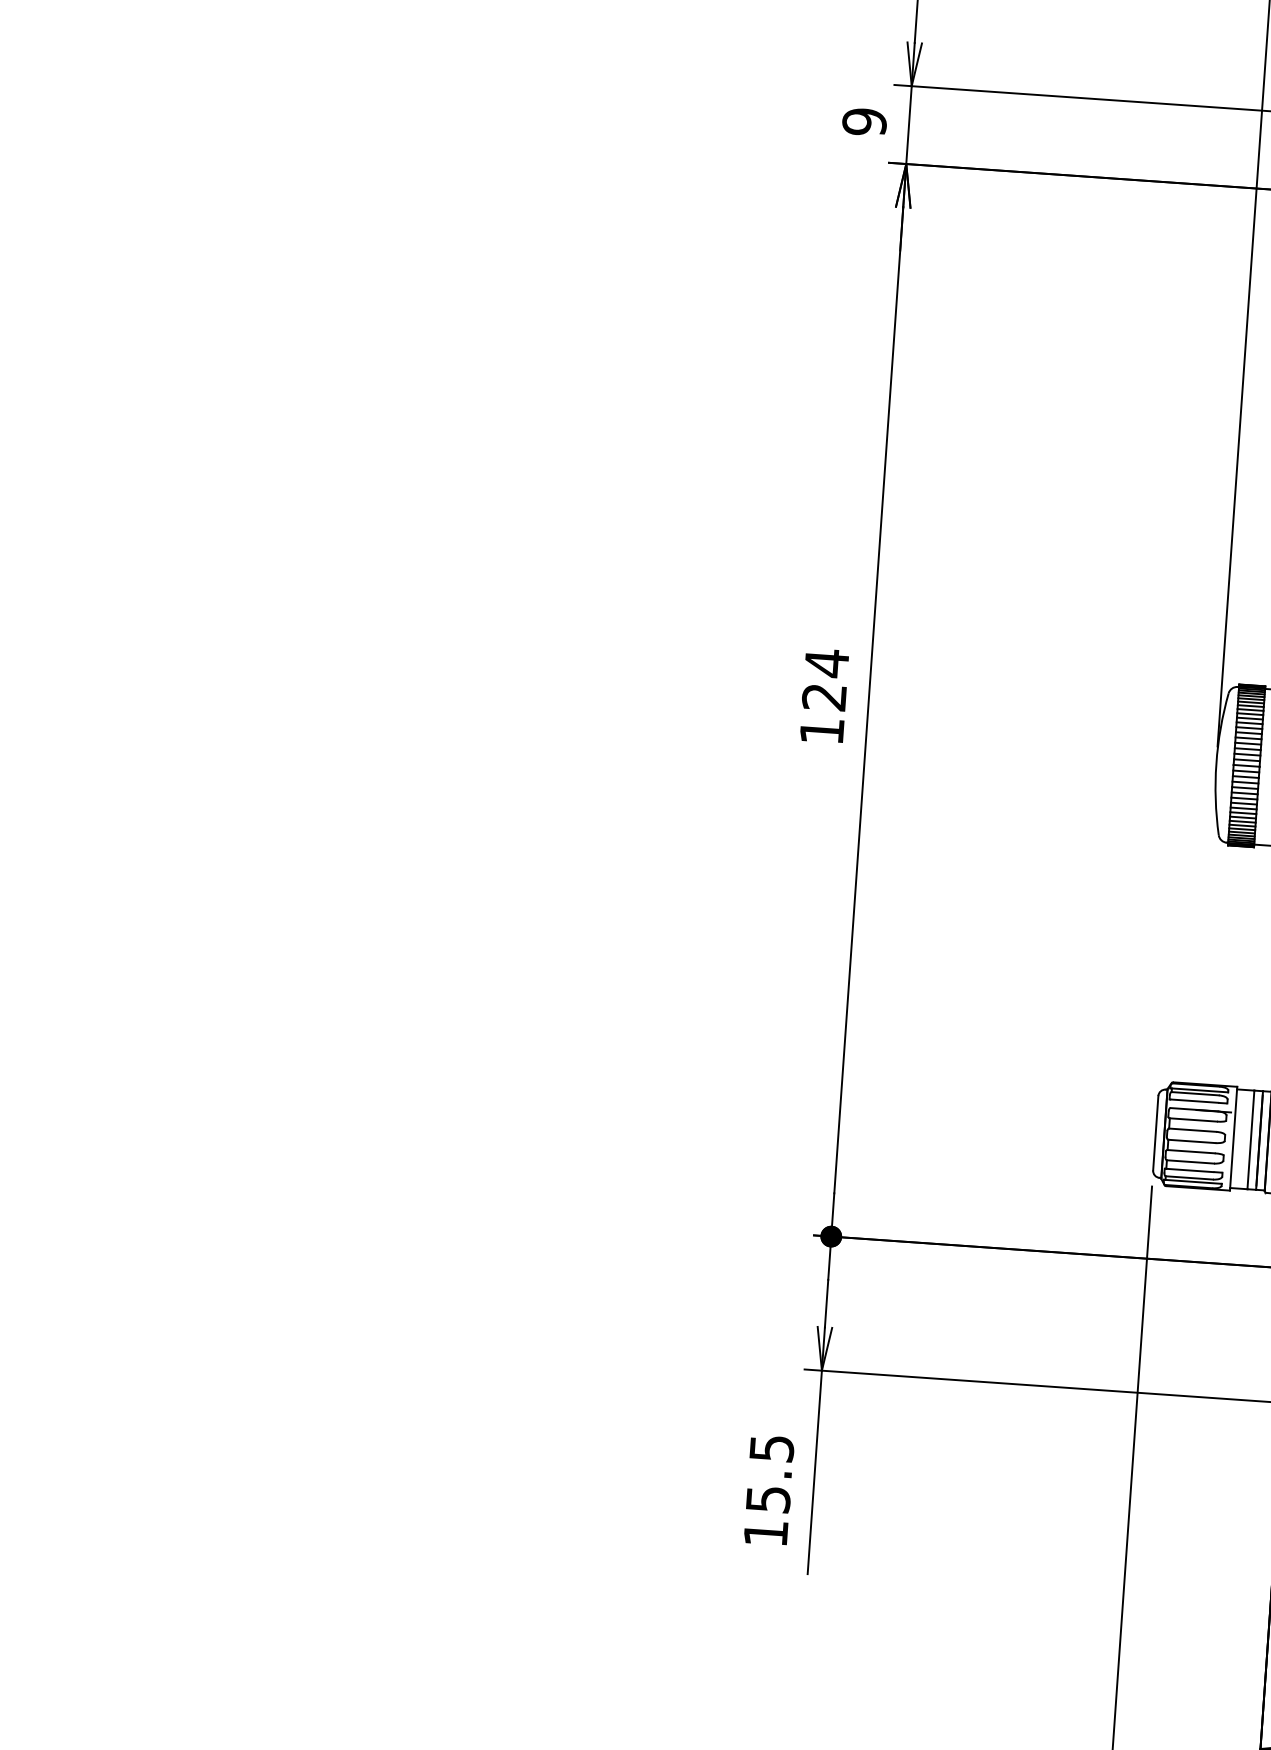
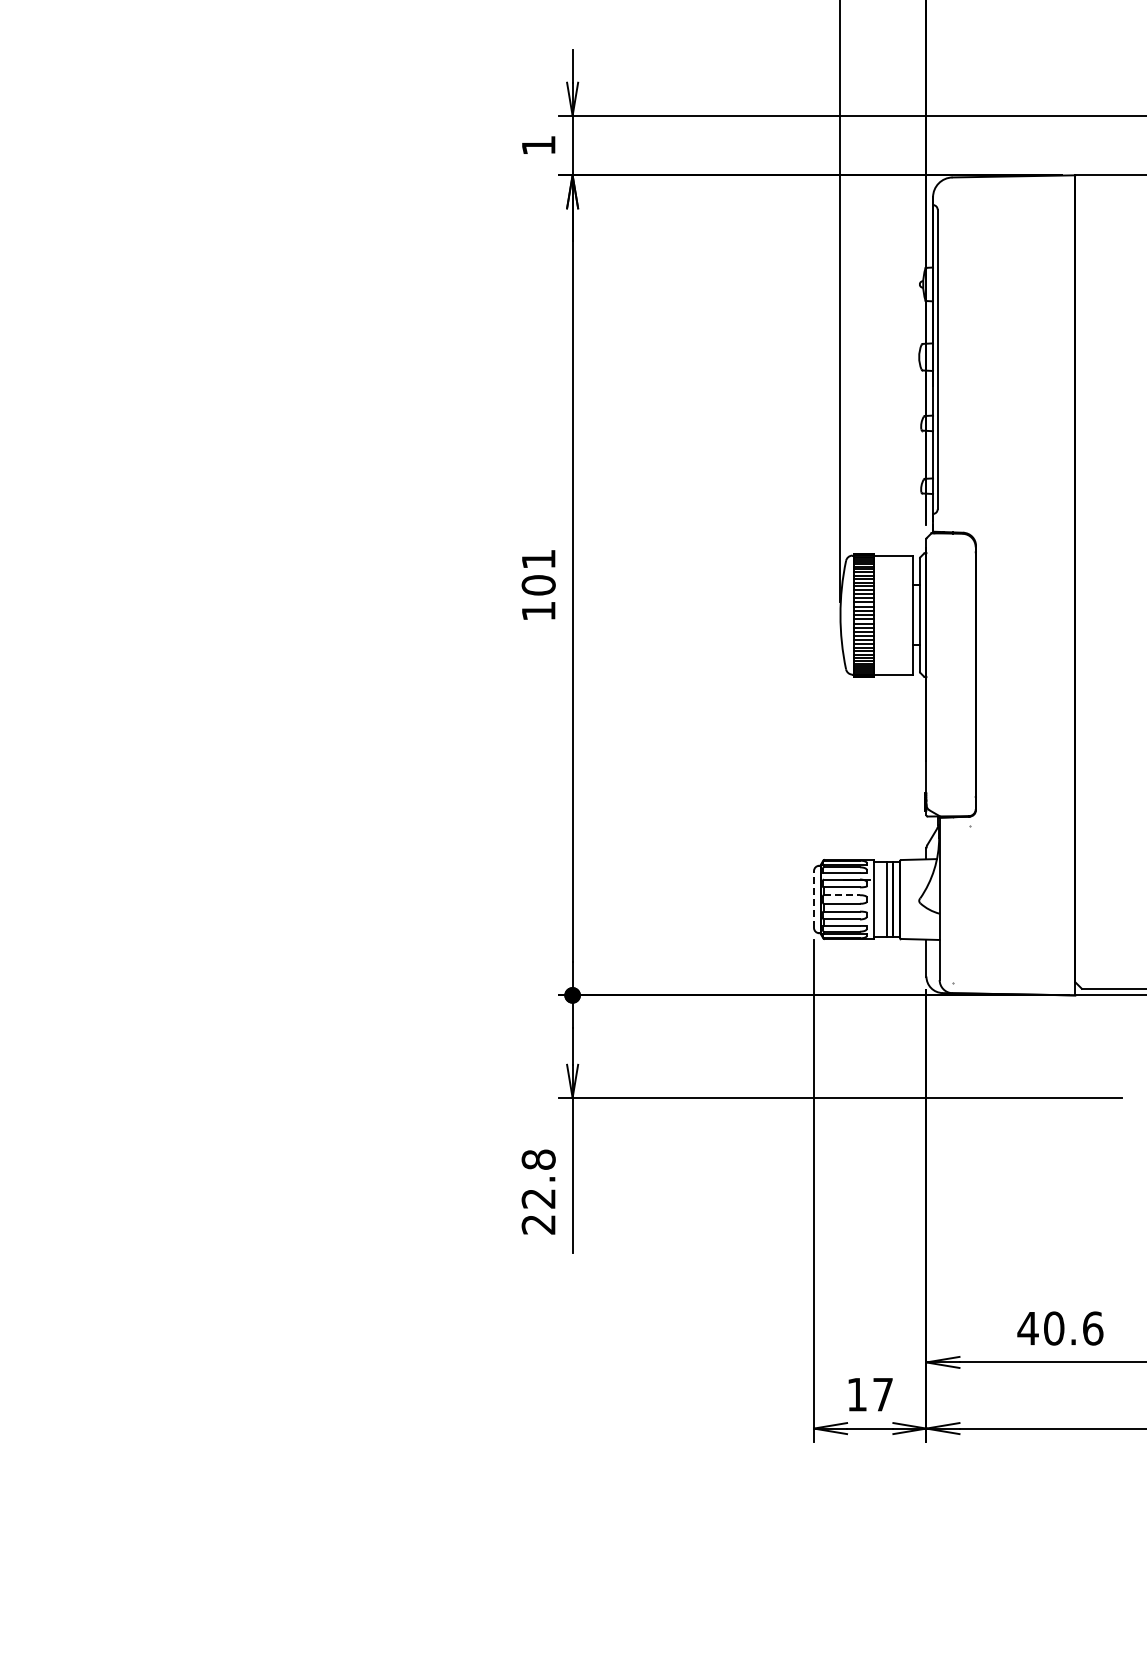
text: (864, 121) -> (538, 145), 9 -> 1
text: (825, 679) -> (538, 571), 124 -> 101
line: (1193, 1130) -> (842, 895), solid -> dashed
line: (1156, 1133) -> (814, 899), solid -> dashed
text: (768, 1489) -> (538, 1191), 15.5 -> 22.8

